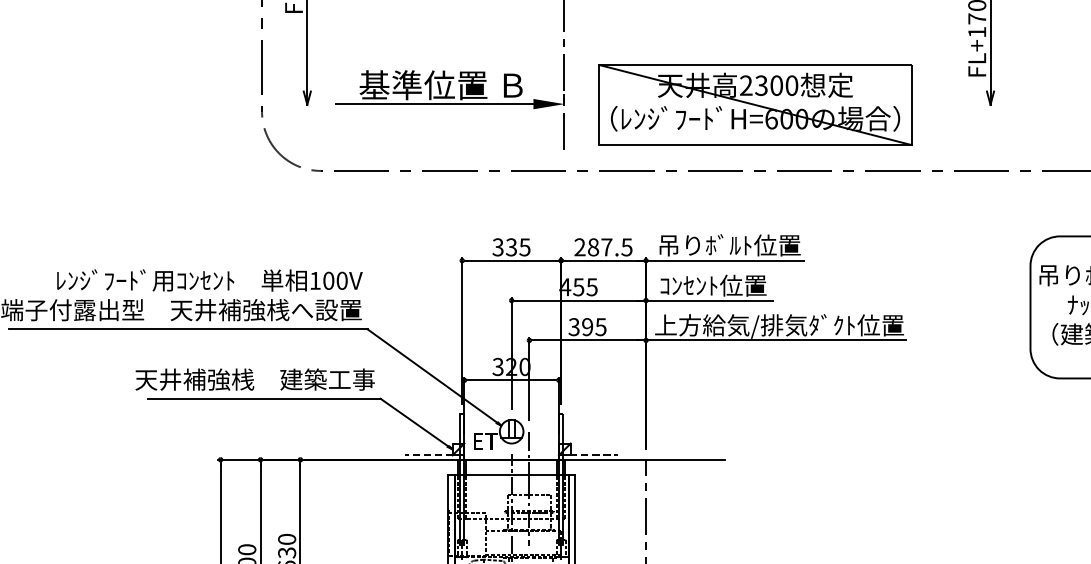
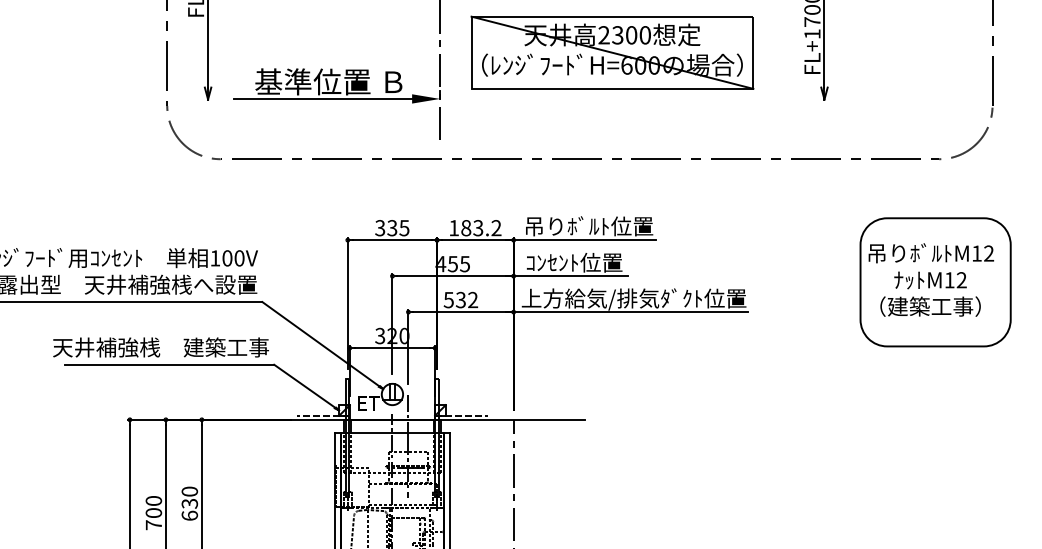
part: (755, 104) -> (612, 52), moved
text: (603, 247) -> (475, 228), 287.5 -> 183.2
text: (588, 326) -> (461, 299), 395 -> 532

